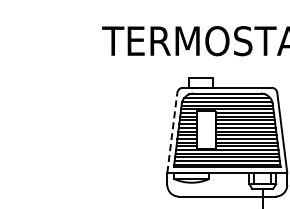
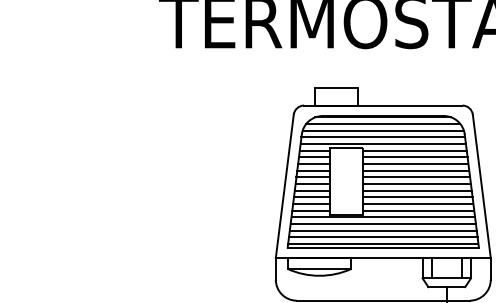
line: (172, 132) -> (285, 185), dashed -> solid

